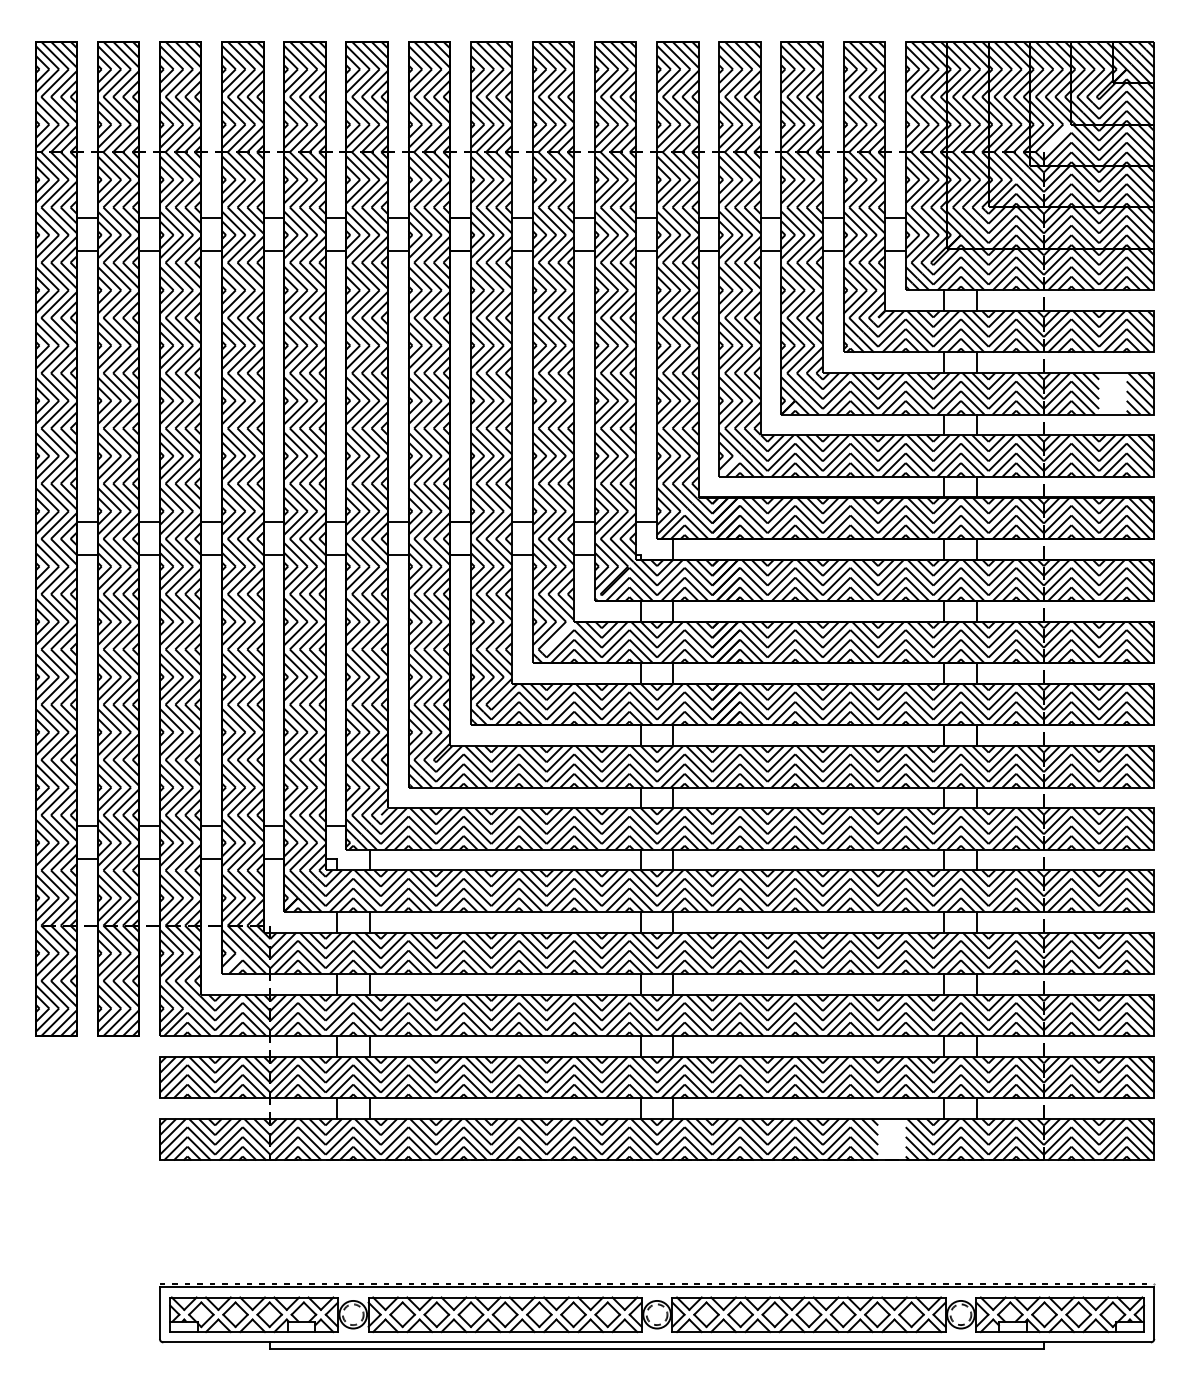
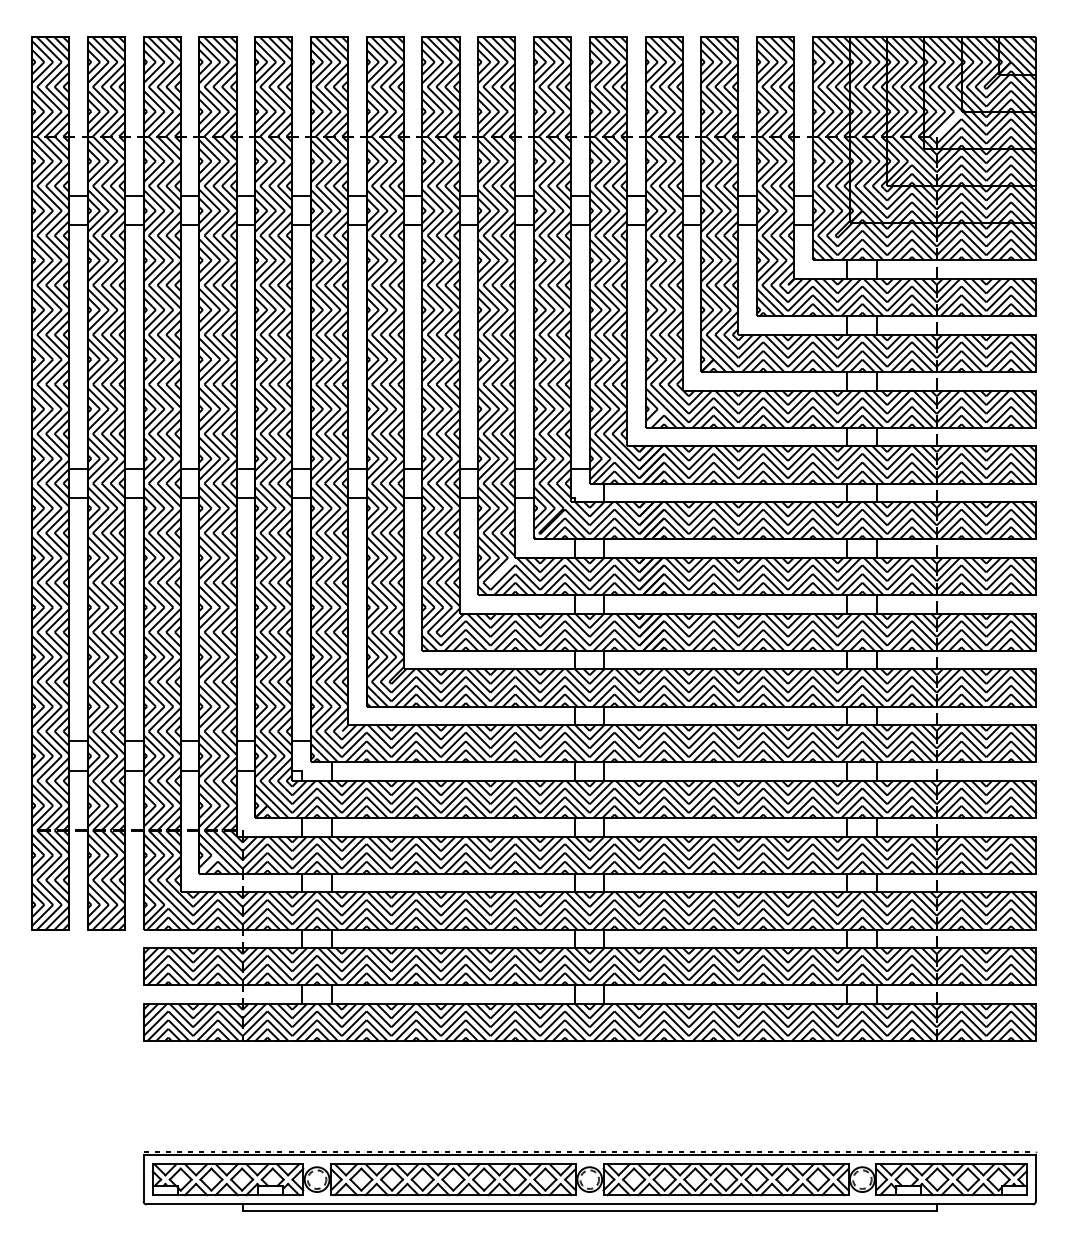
hatch: (1112, 393) -> (998, 353), added
hatch: (891, 1139) -> (800, 1022), added

